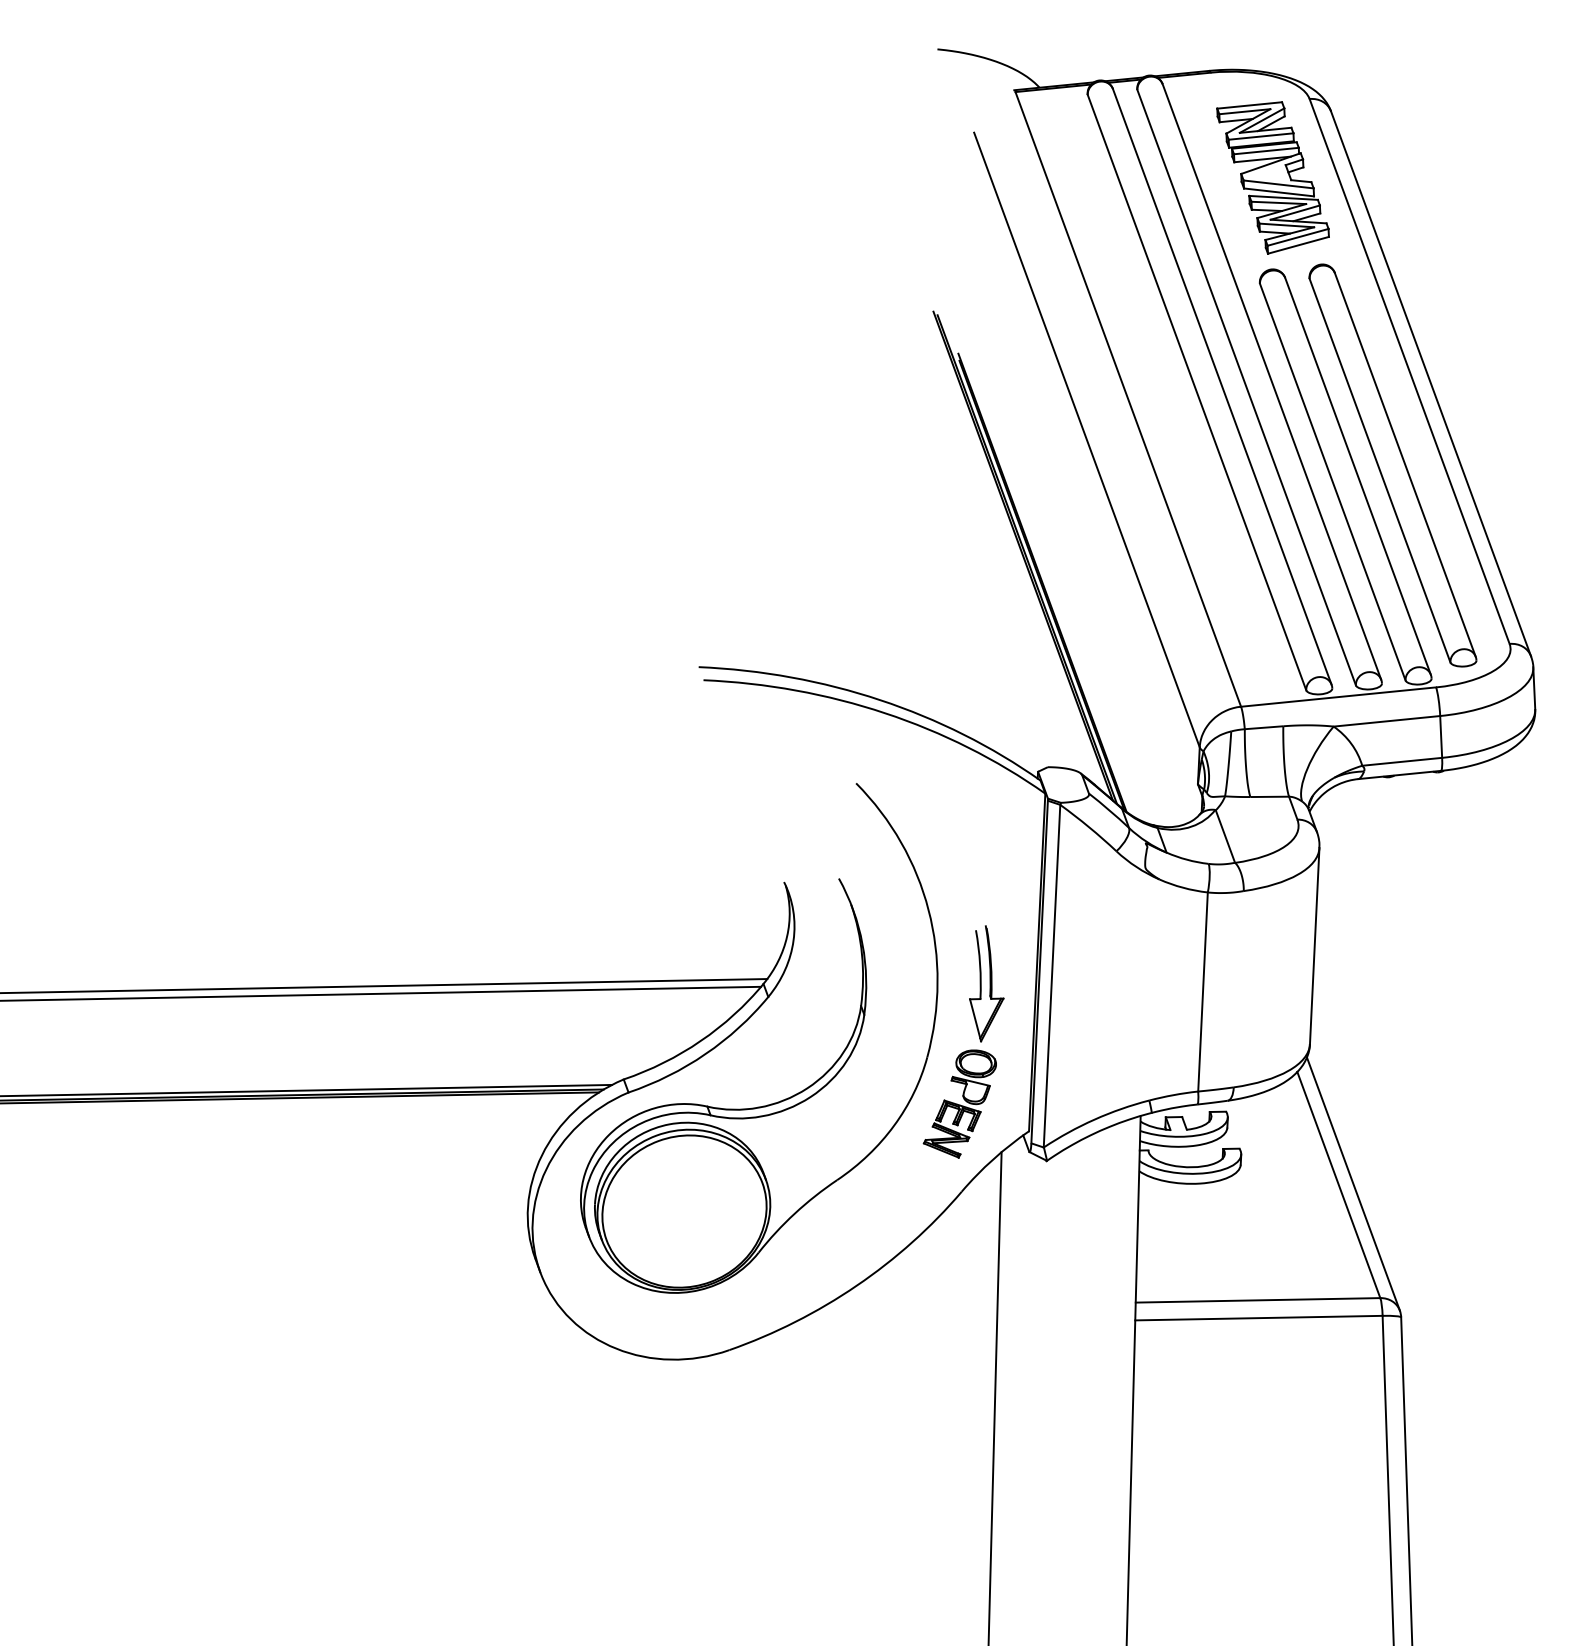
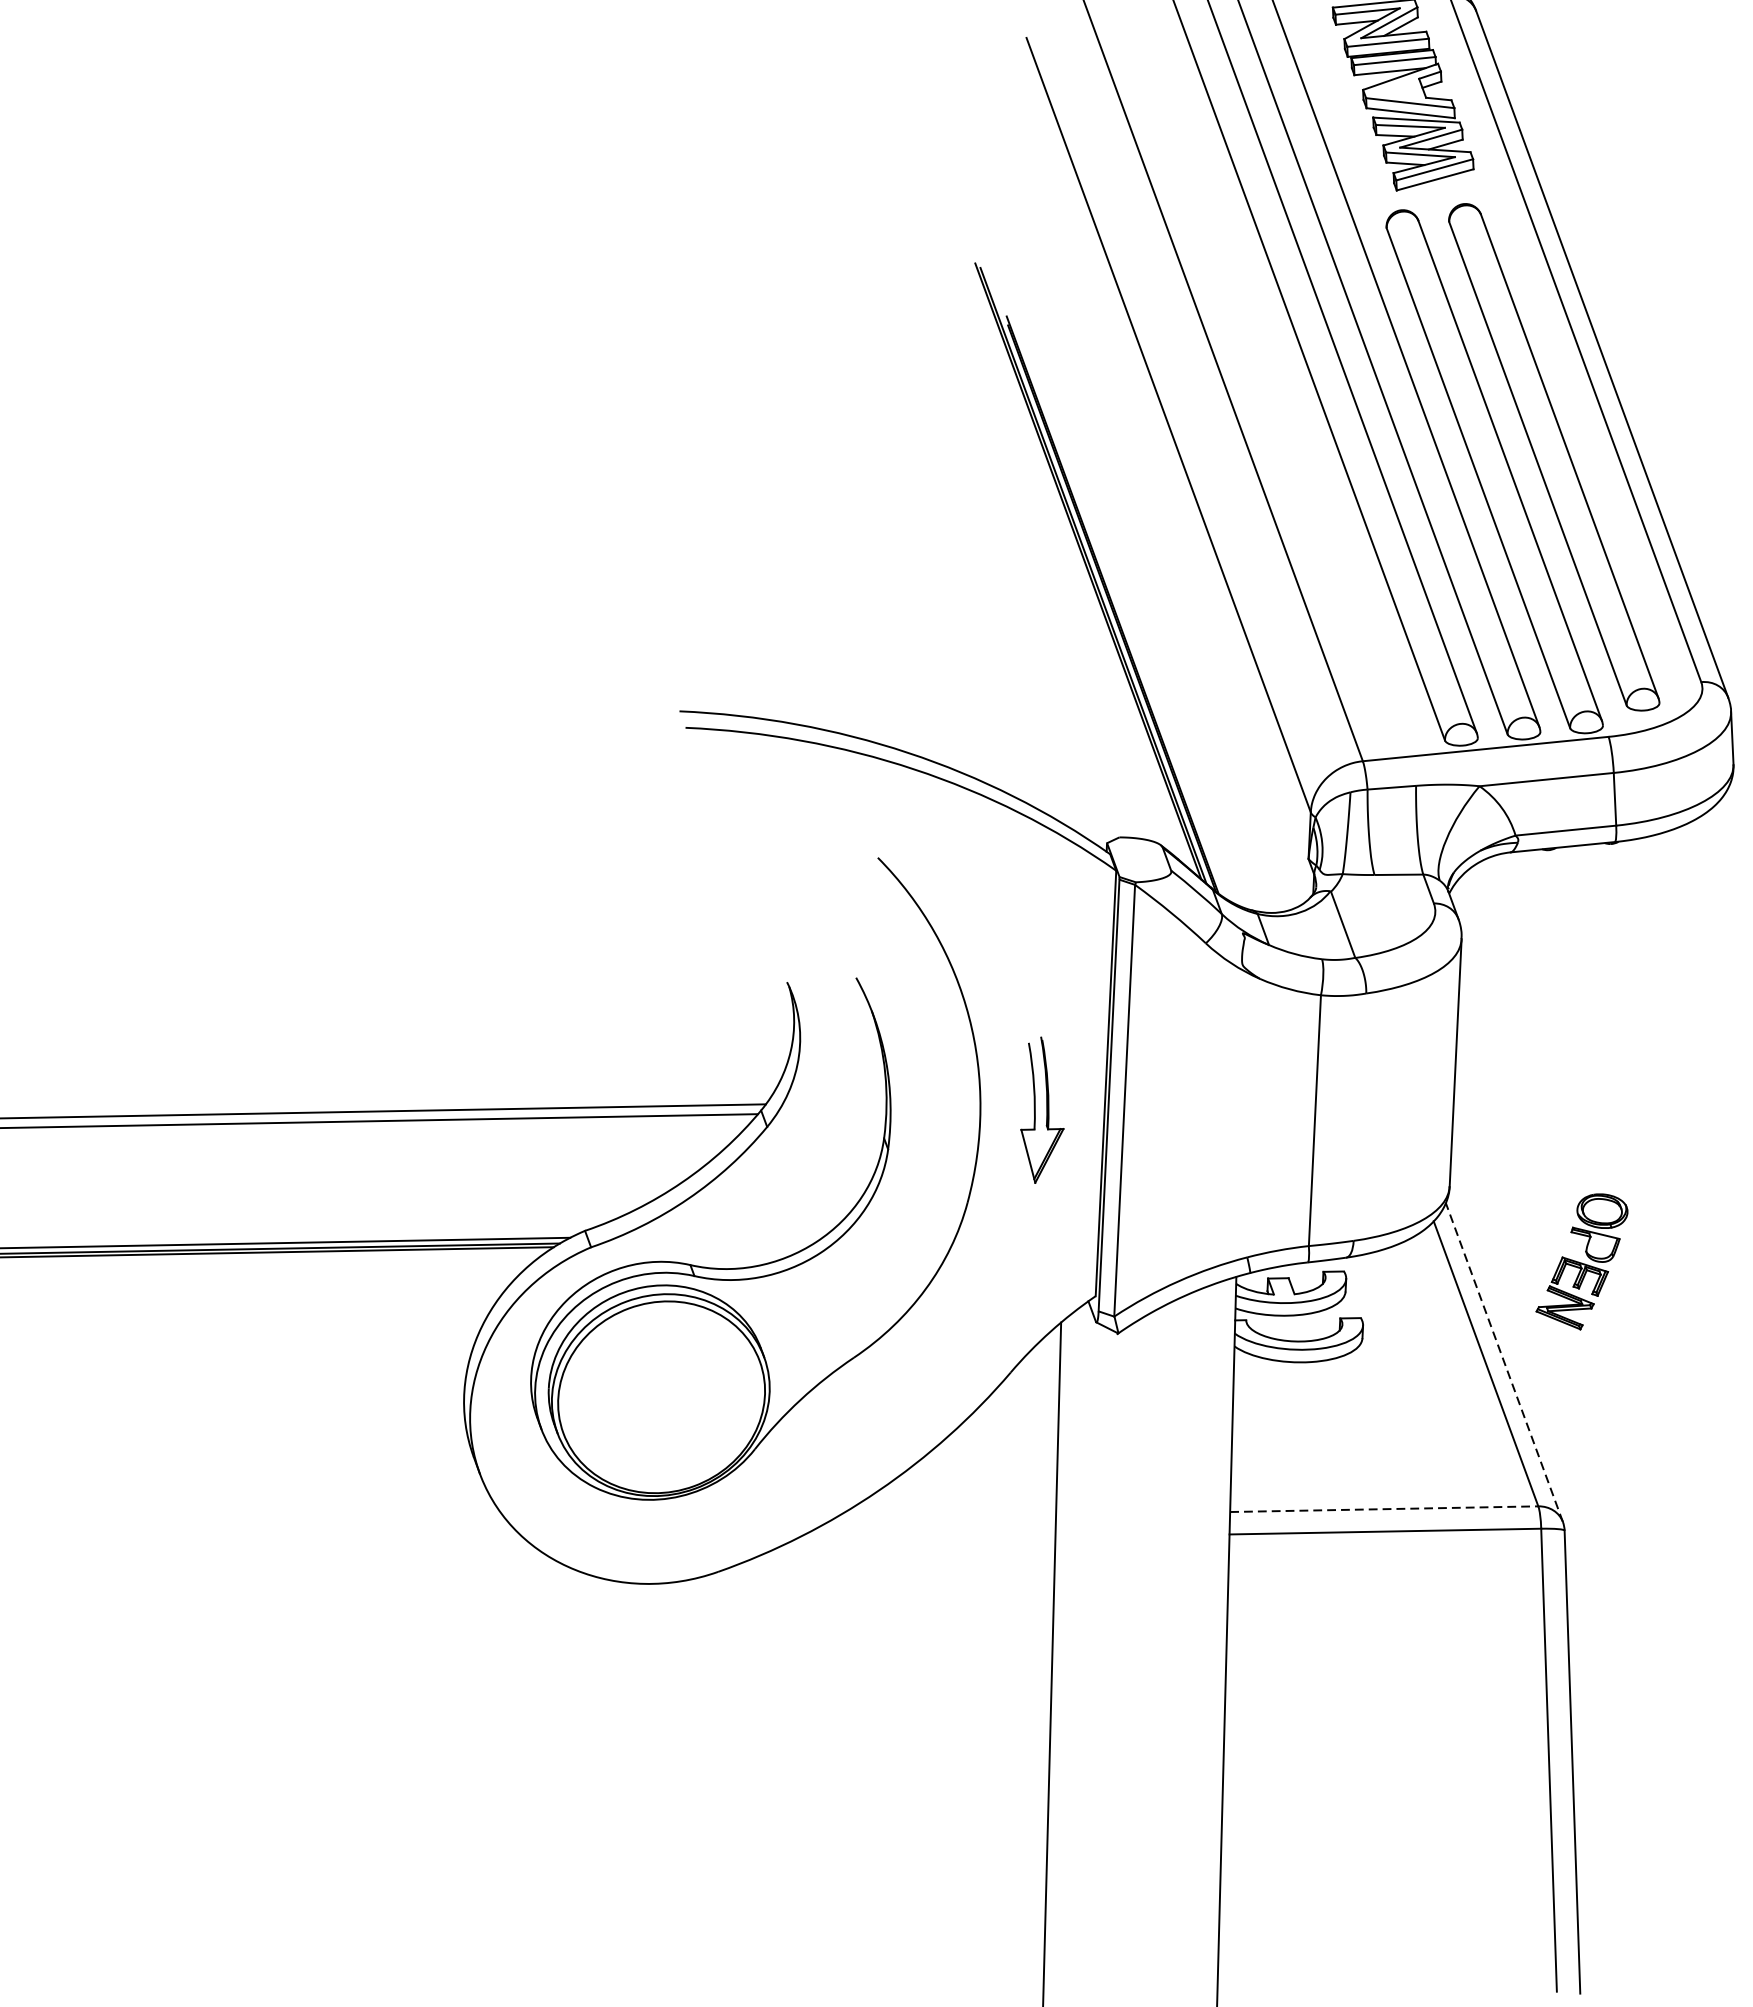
part: (959, 1103) -> (1581, 1261), moved
line: (1353, 1183) -> (1504, 1361), solid -> dashed
line: (1258, 1300) -> (1384, 1509), solid -> dashed

